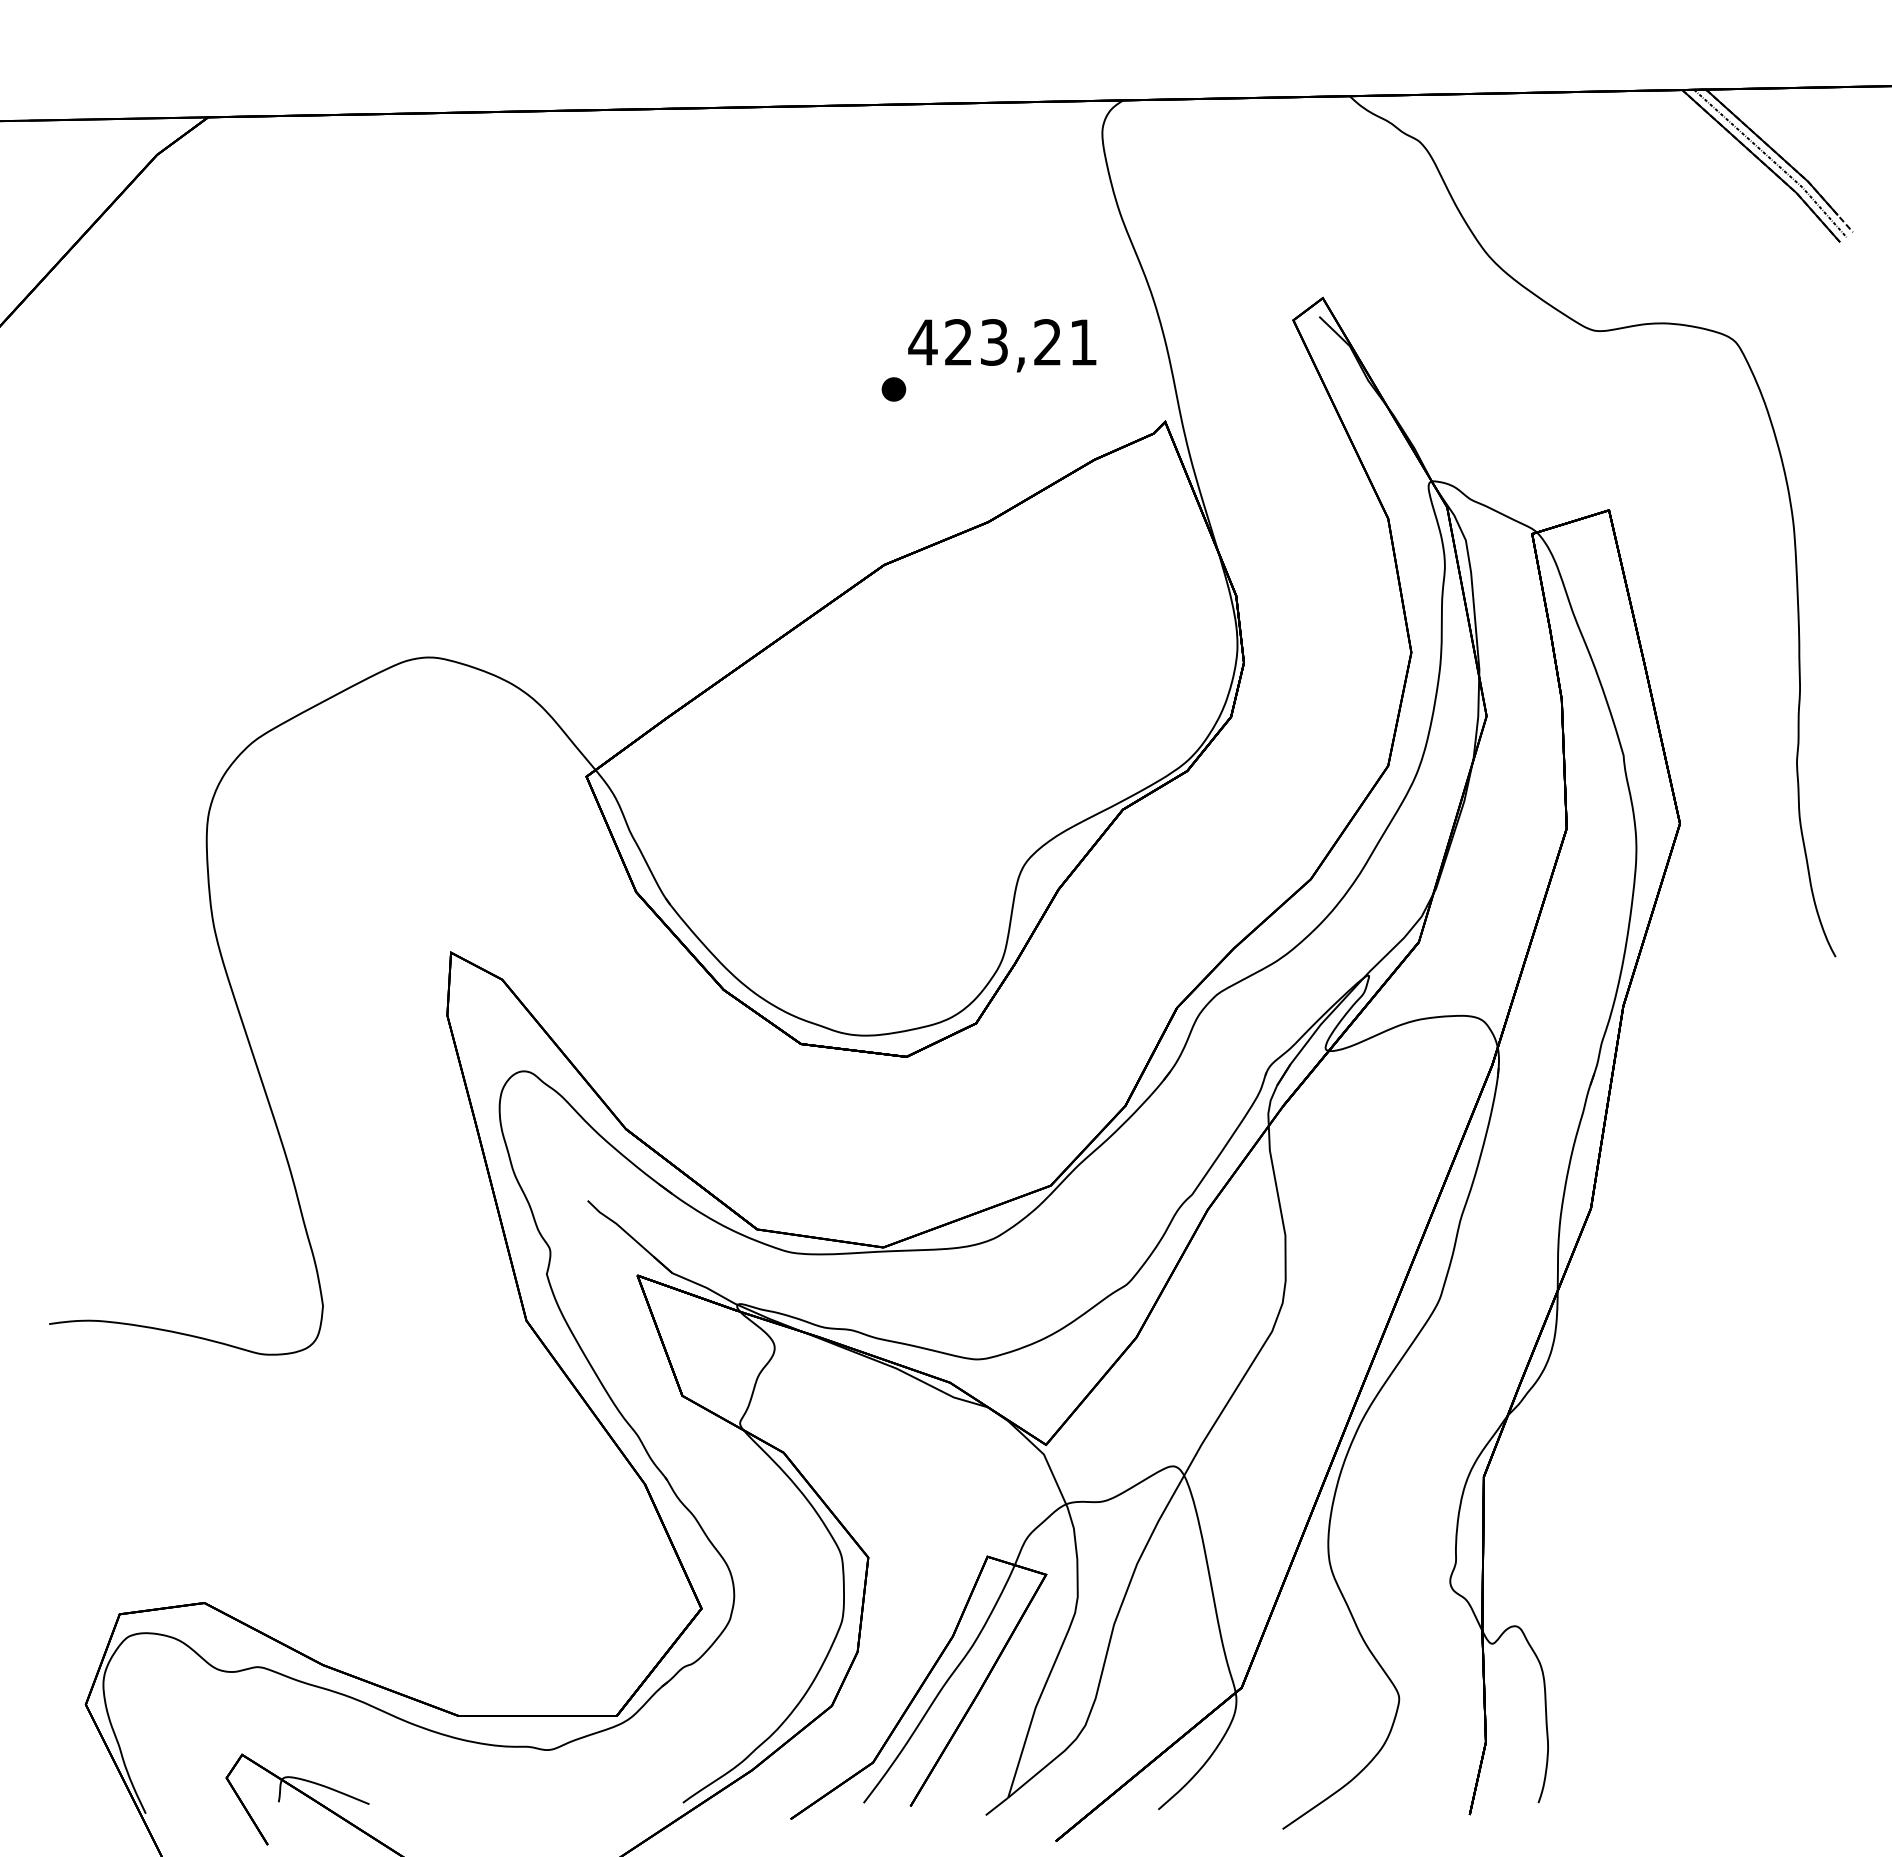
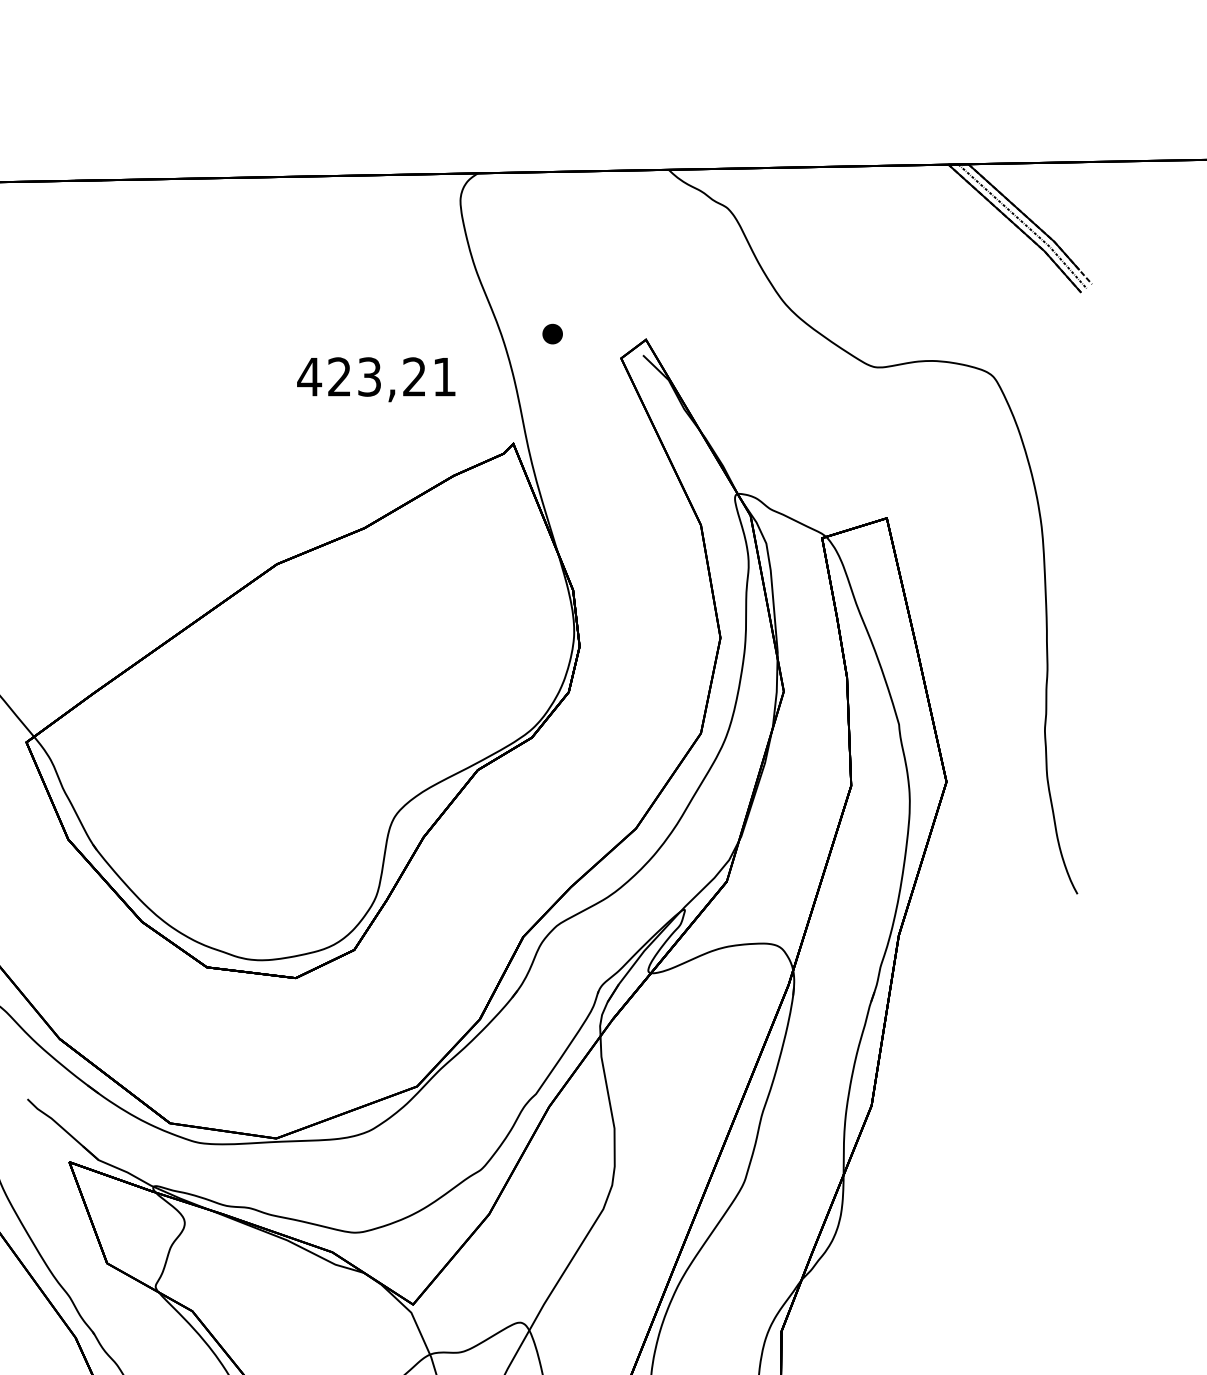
part: (893, 389) -> (552, 334), moved

